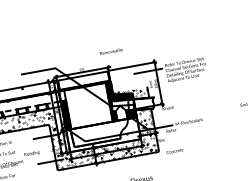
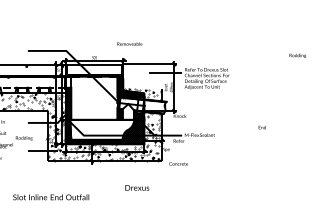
hatch: (102, 134) -> (104, 131), added

